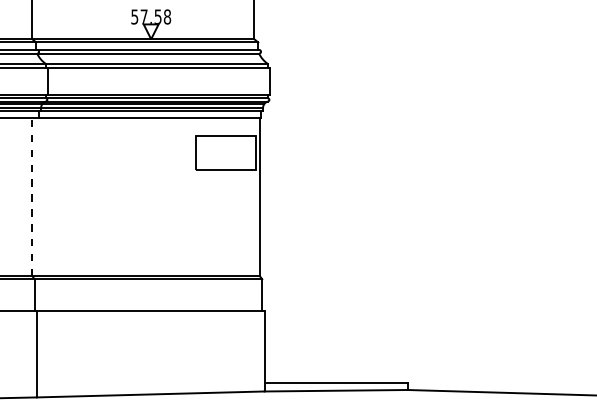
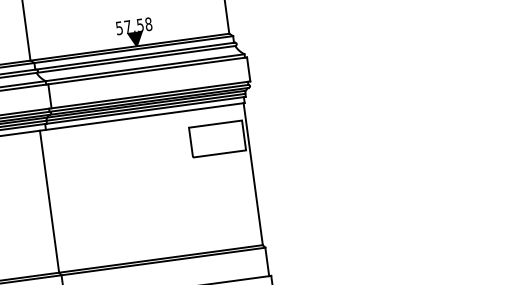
fill: (150, 31) -> (135, 39), added
line: (32, 196) -> (49, 201), dashed -> solid

